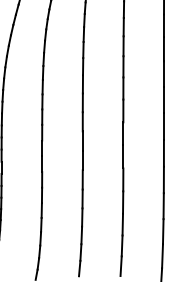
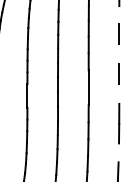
line: (163, 49) -> (118, 15), removed
line: (163, 99) -> (118, 53), removed
line: (163, 152) -> (118, 93), removed
line: (162, 231) -> (118, 152), removed

